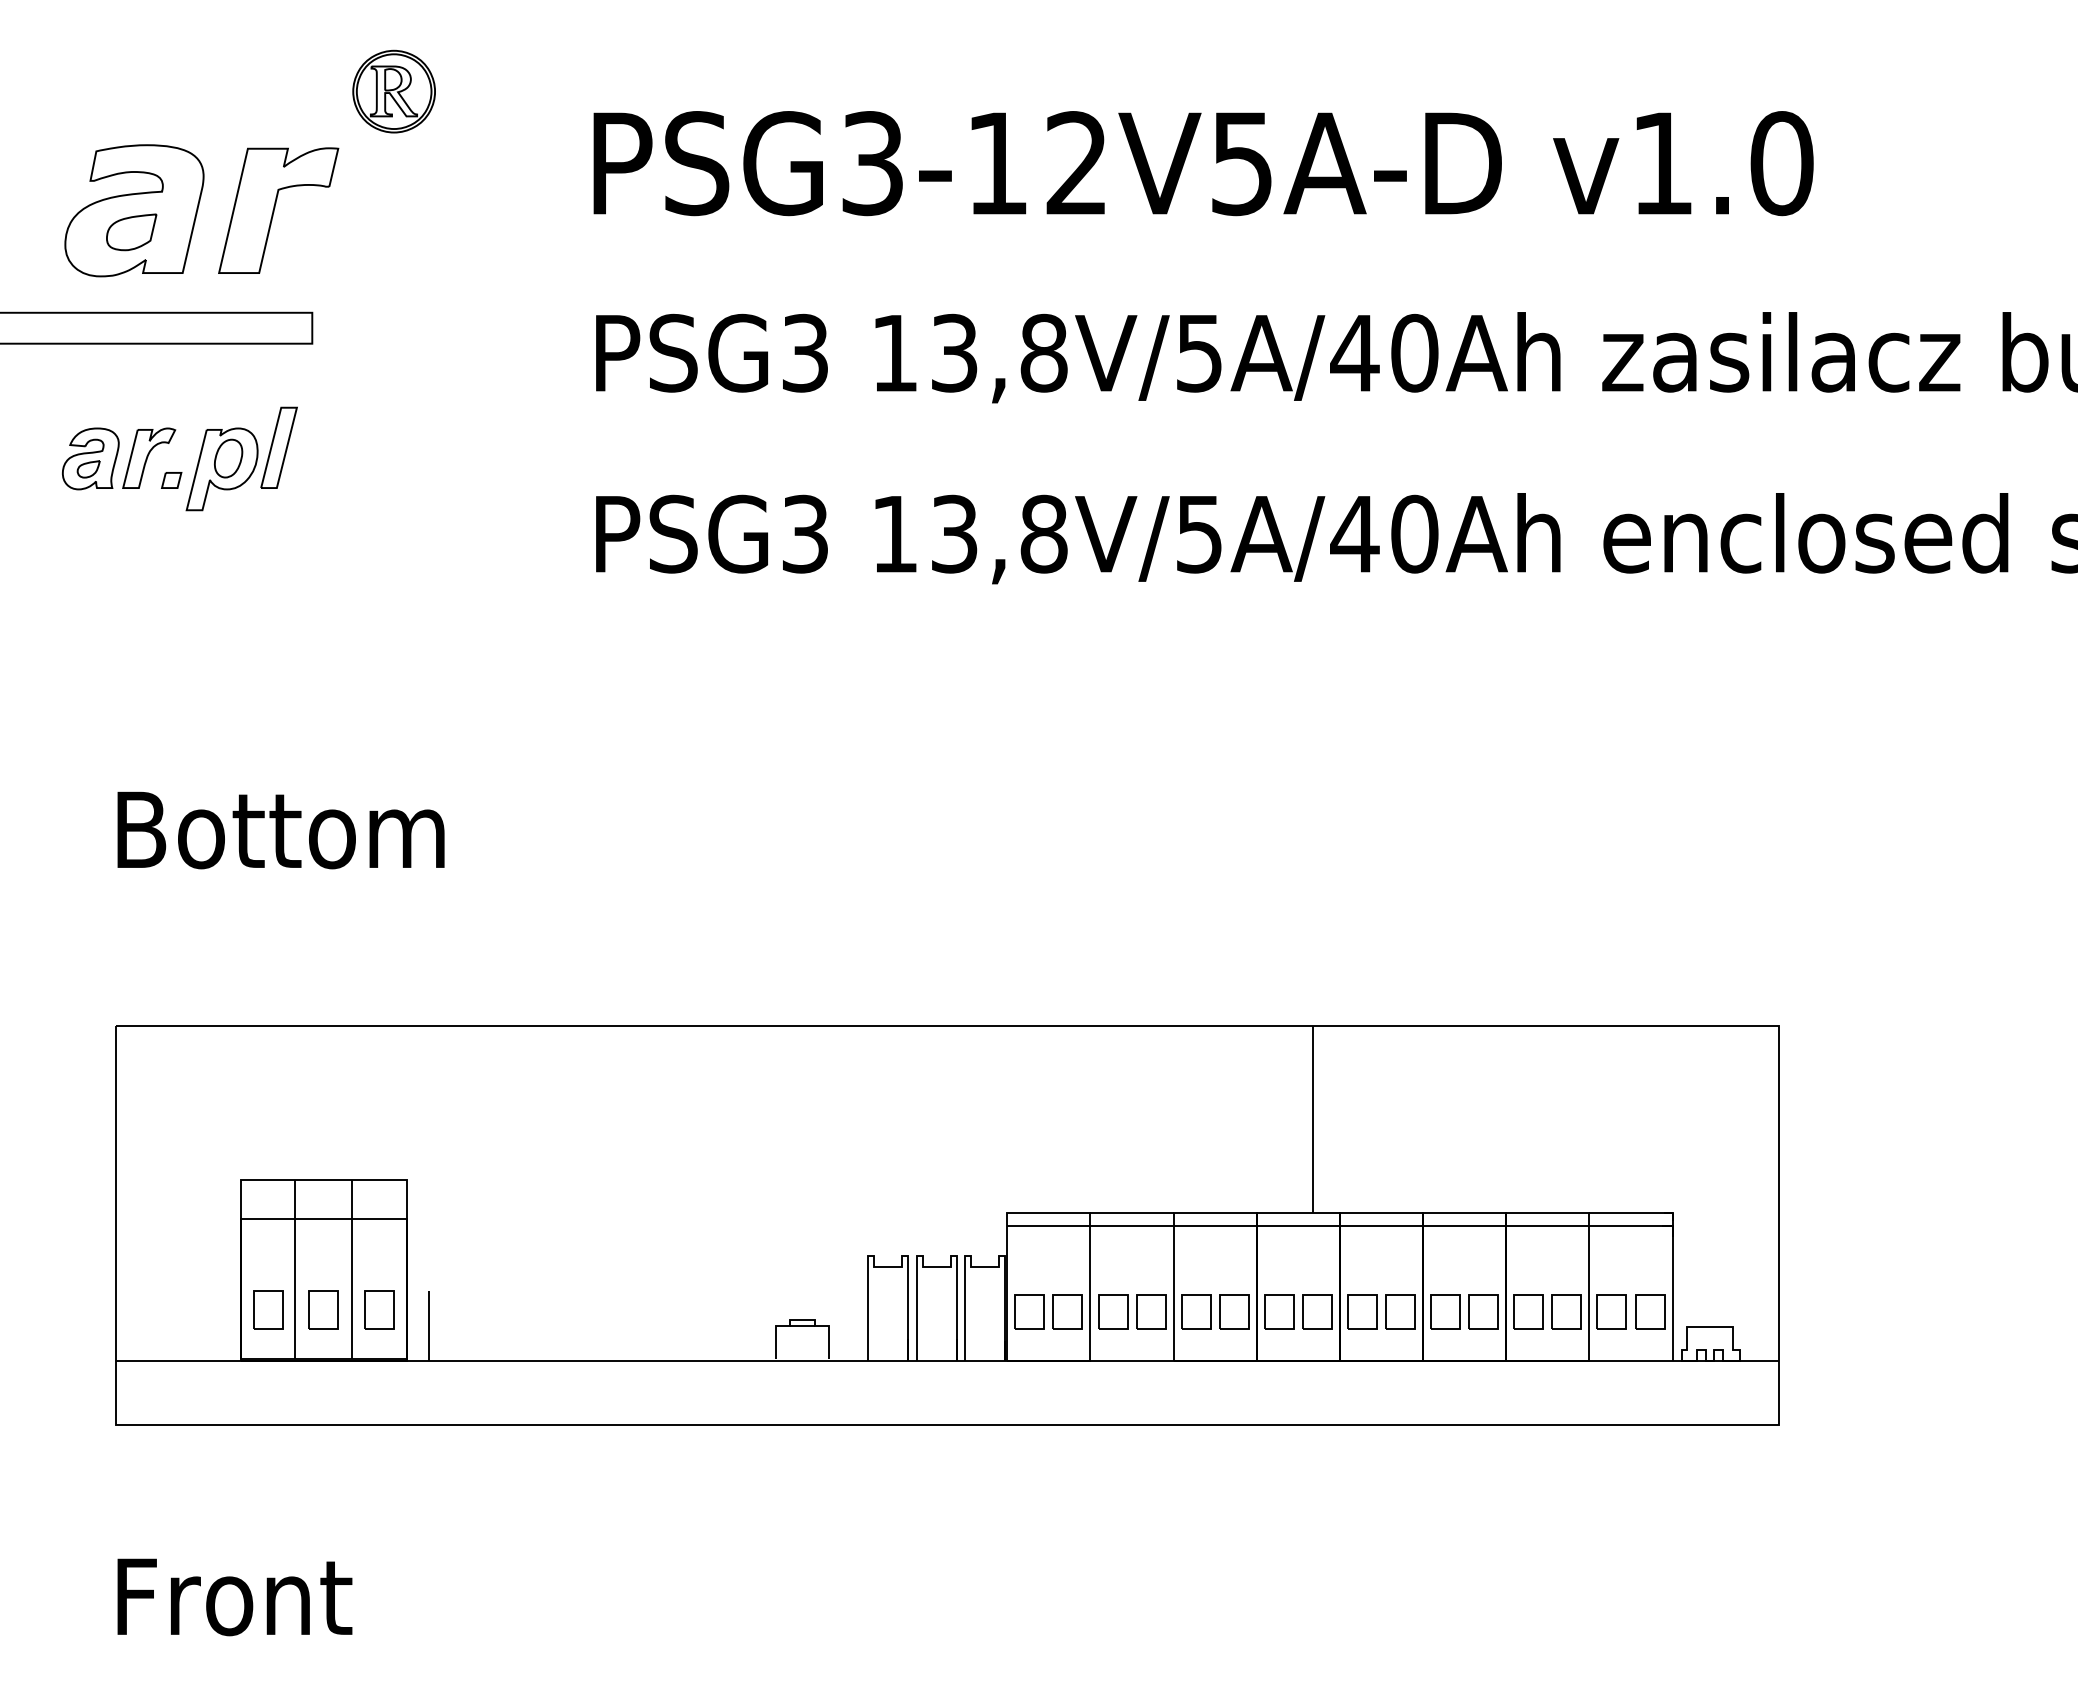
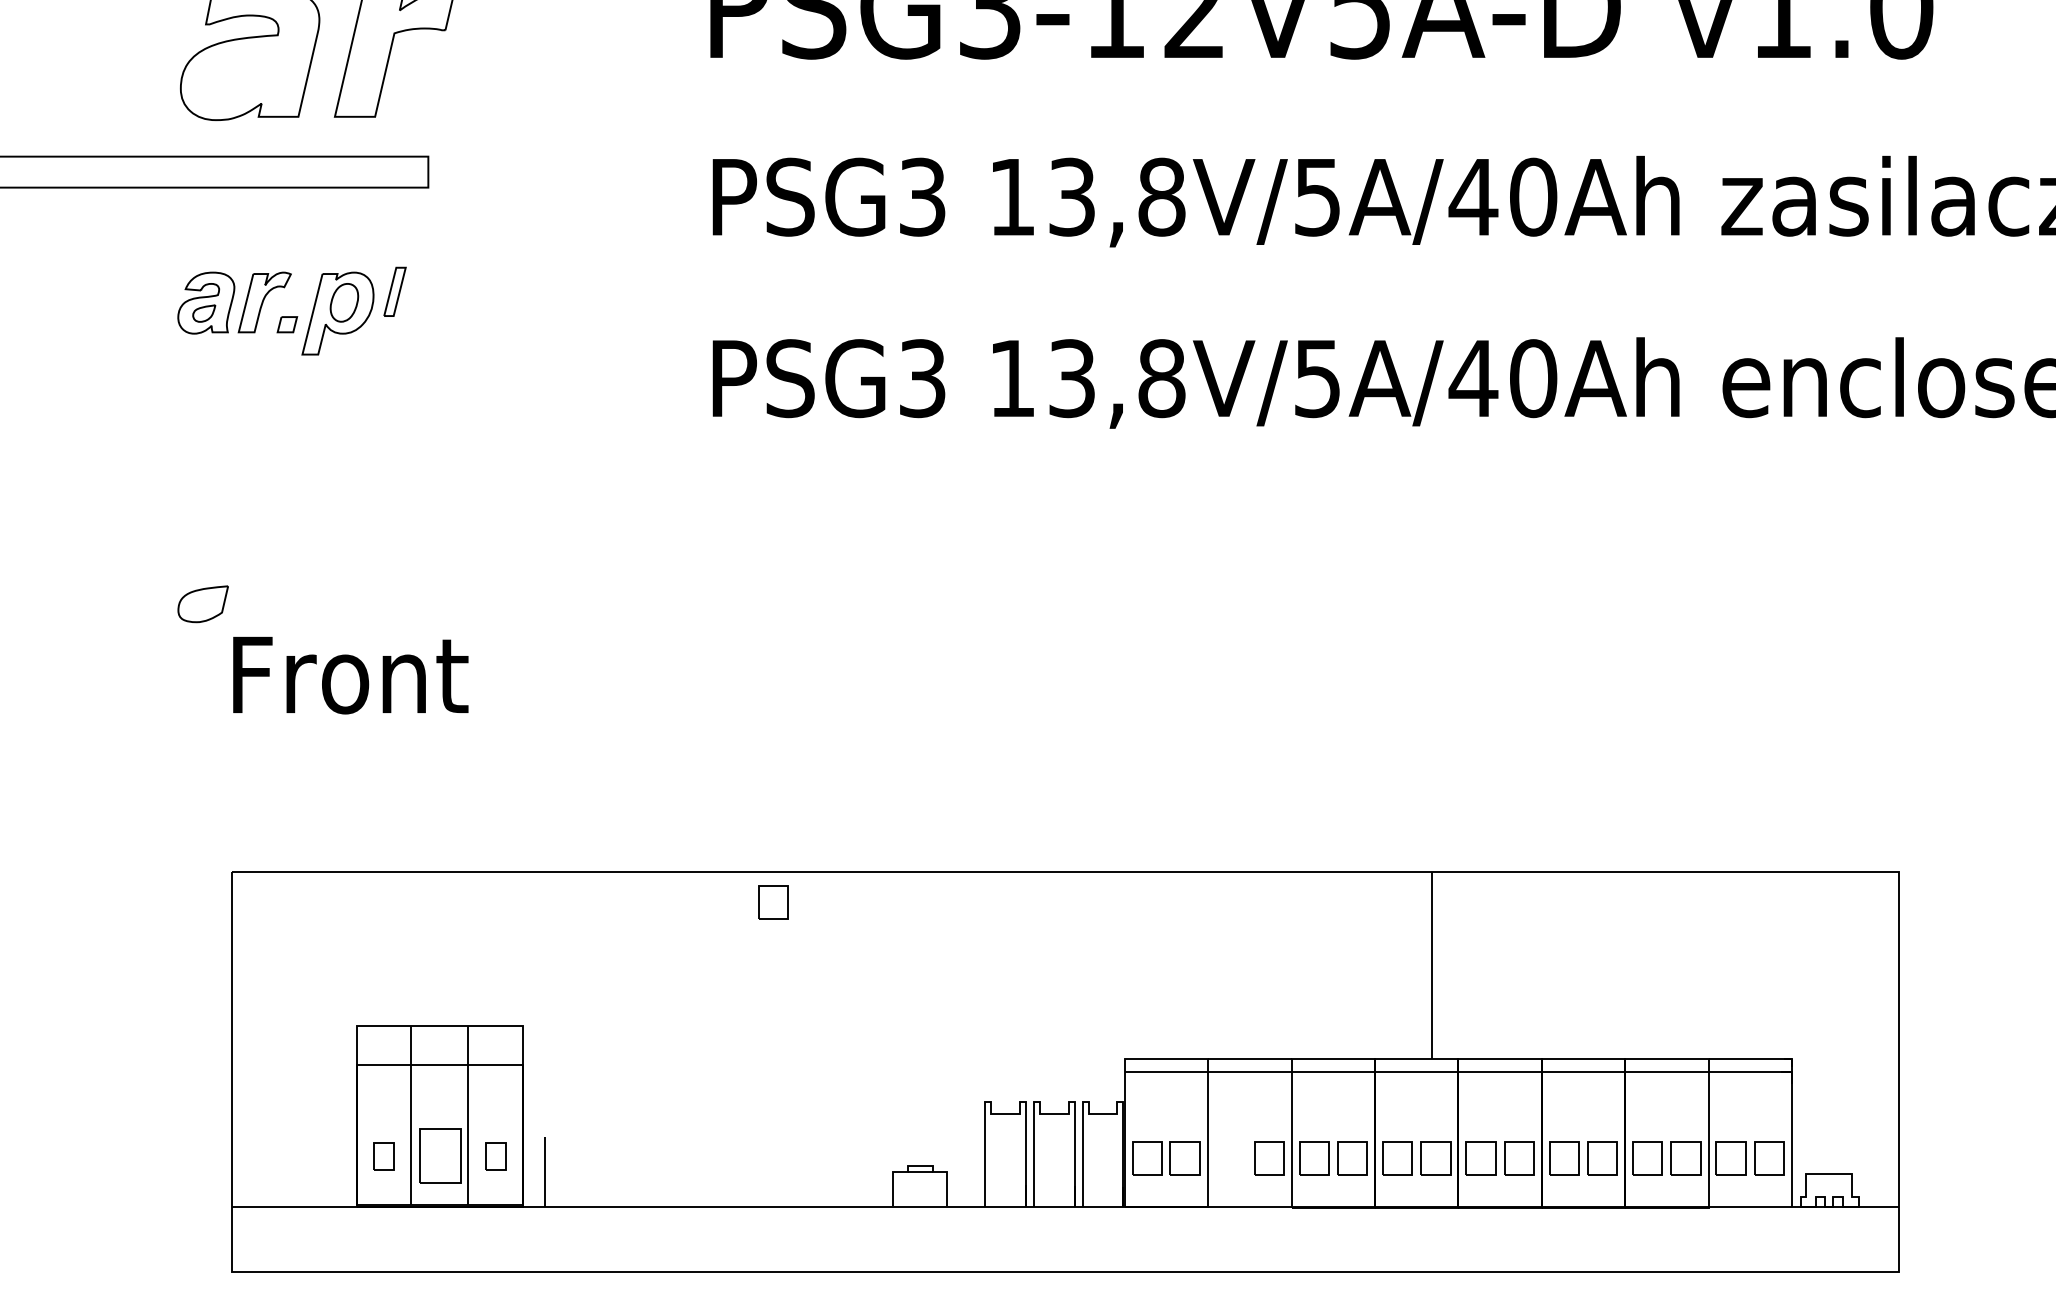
part: (131, 232) -> (203, 604), moved
part: (278, 447) -> (394, 291), size x0.6
text: (285, 830) -> (401, 675), Bottom -> Front
part: (268, 1309) -> (384, 1155), size x0.7
part: (323, 1309) -> (439, 1155), size x1.4
part: (379, 1309) -> (495, 1155), size x0.7
part: (1113, 1311) -> (773, 902), moved

